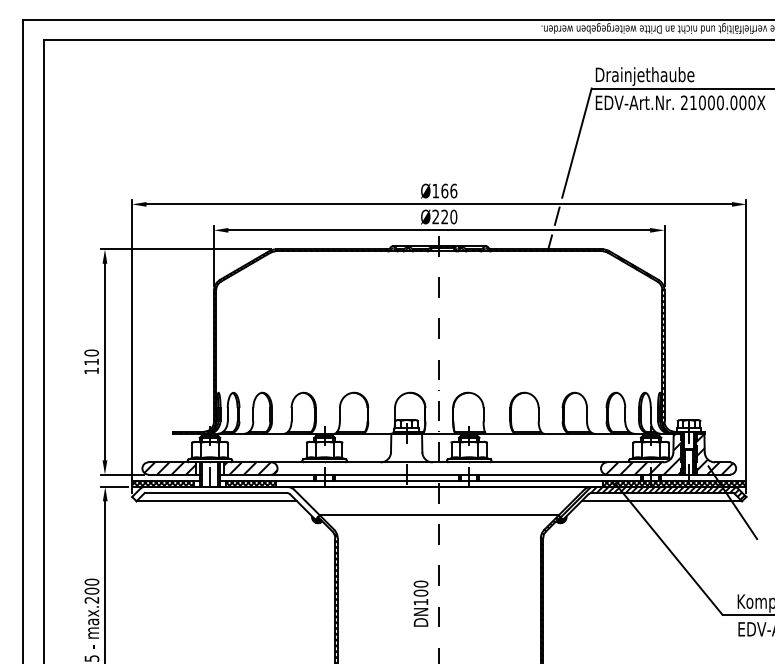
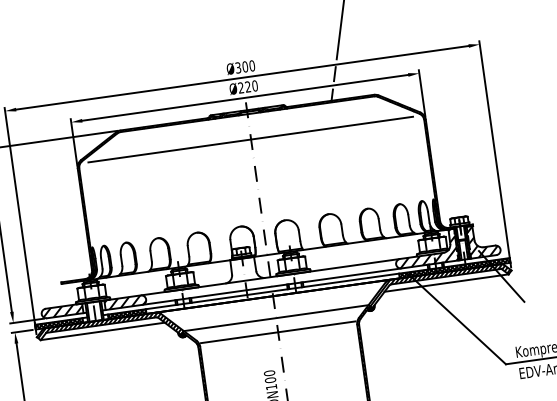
text: (444, 190) -> (244, 66), Ø166 -> Ø300
line: (438, 284) -> (250, 139), added
hatch: (226, 502) -> (110, 331), added
line: (439, 533) -> (278, 332), added

